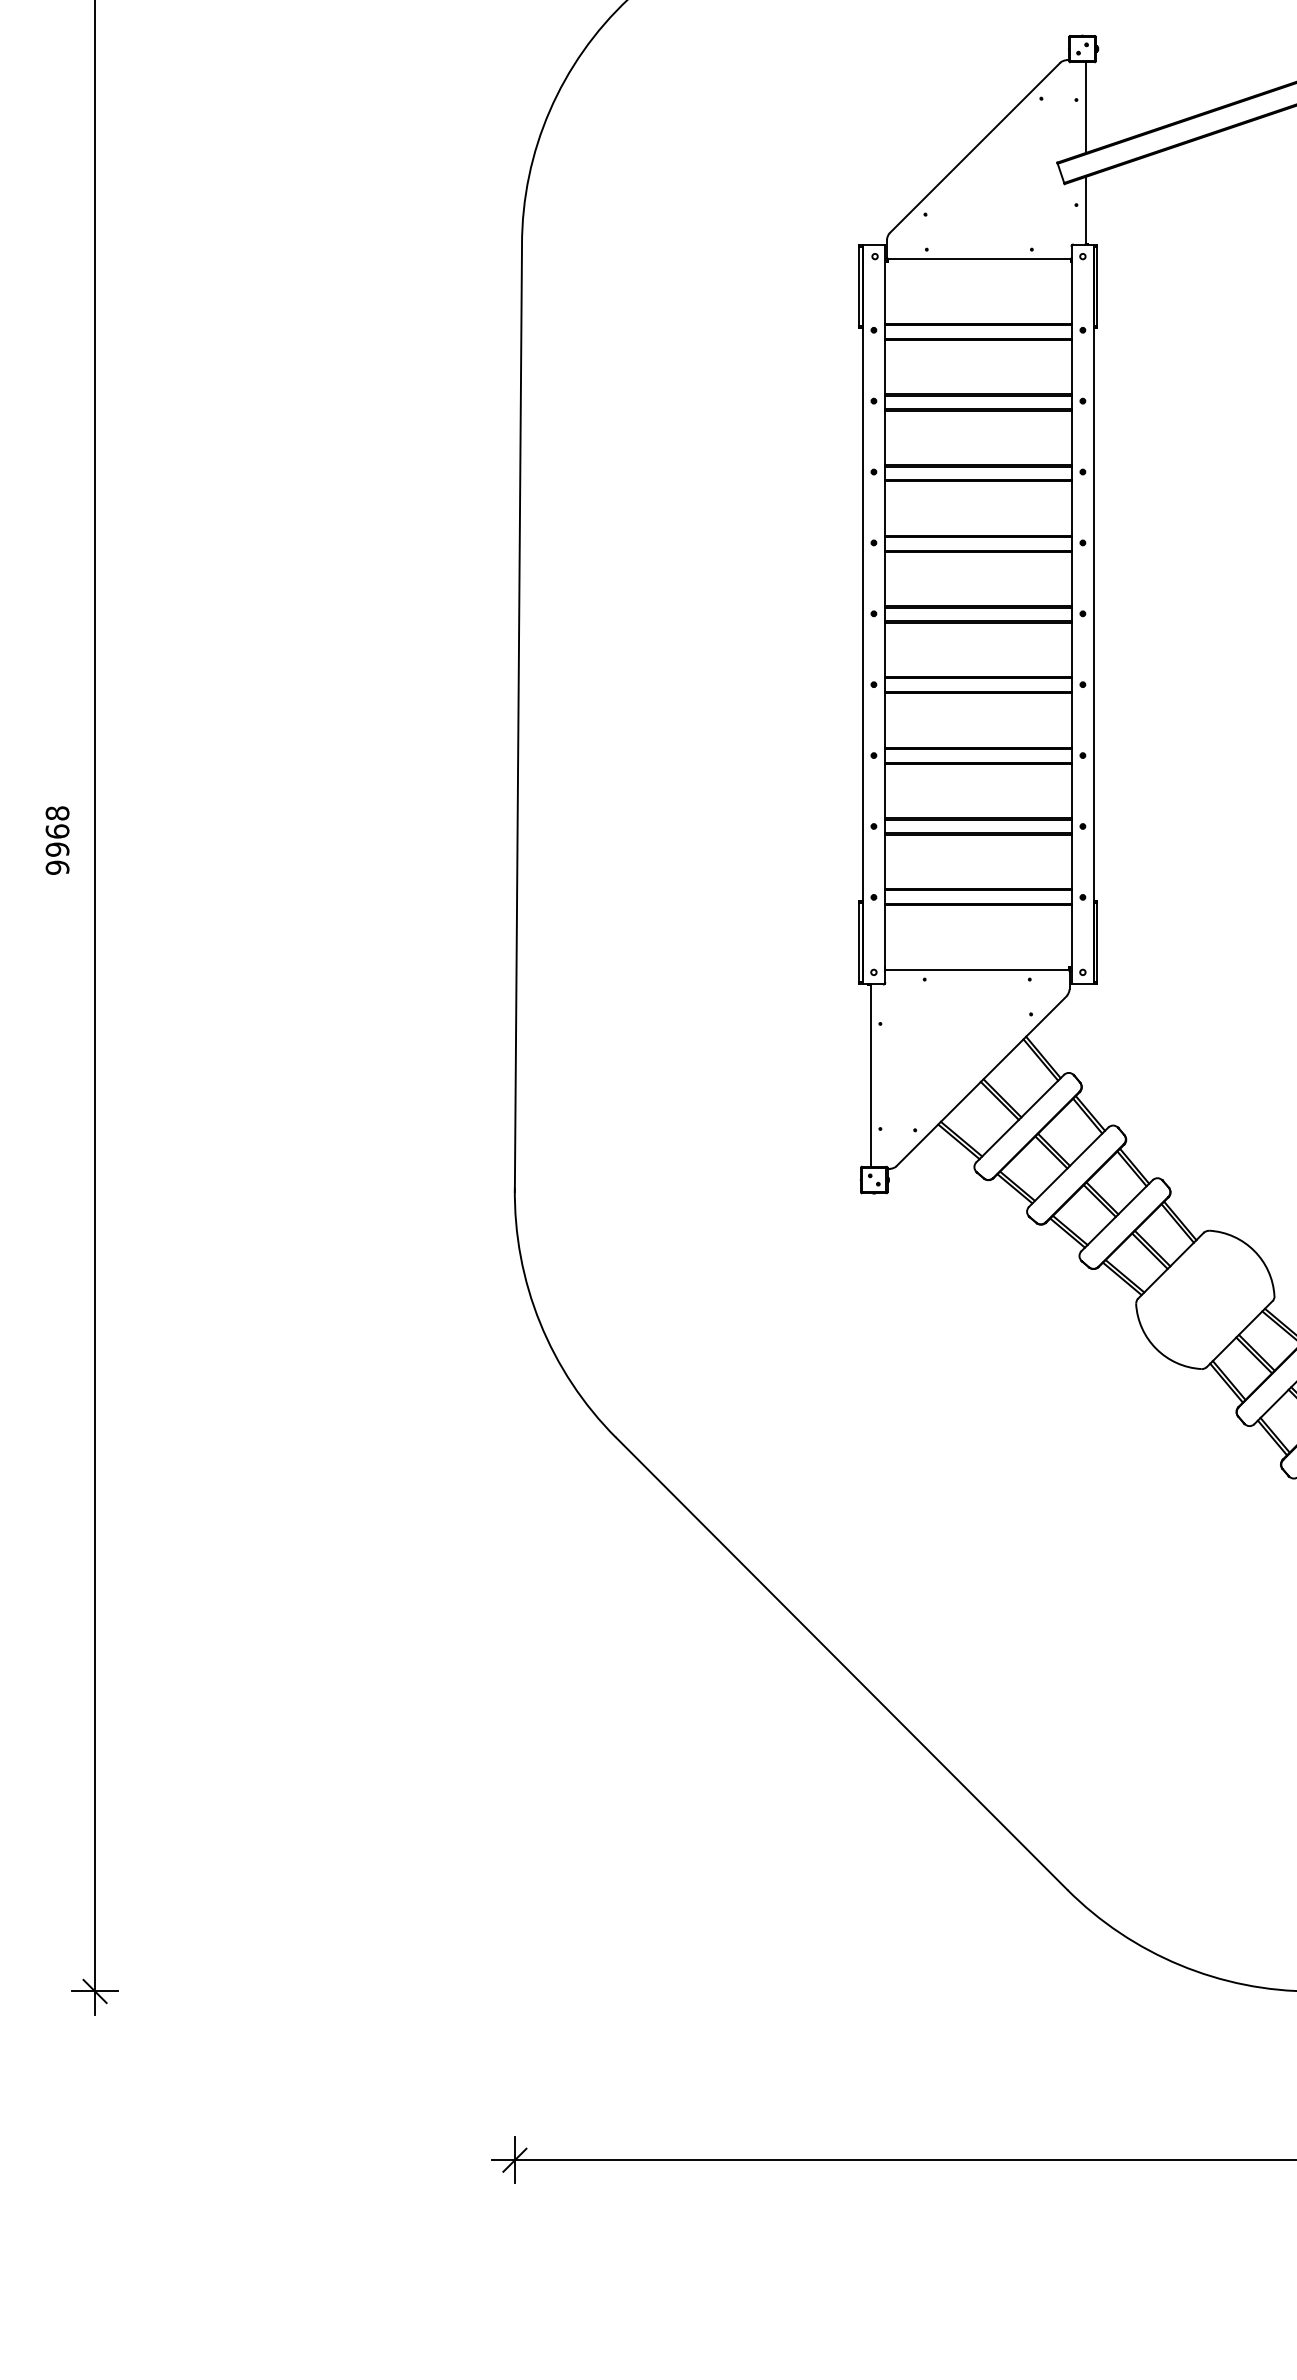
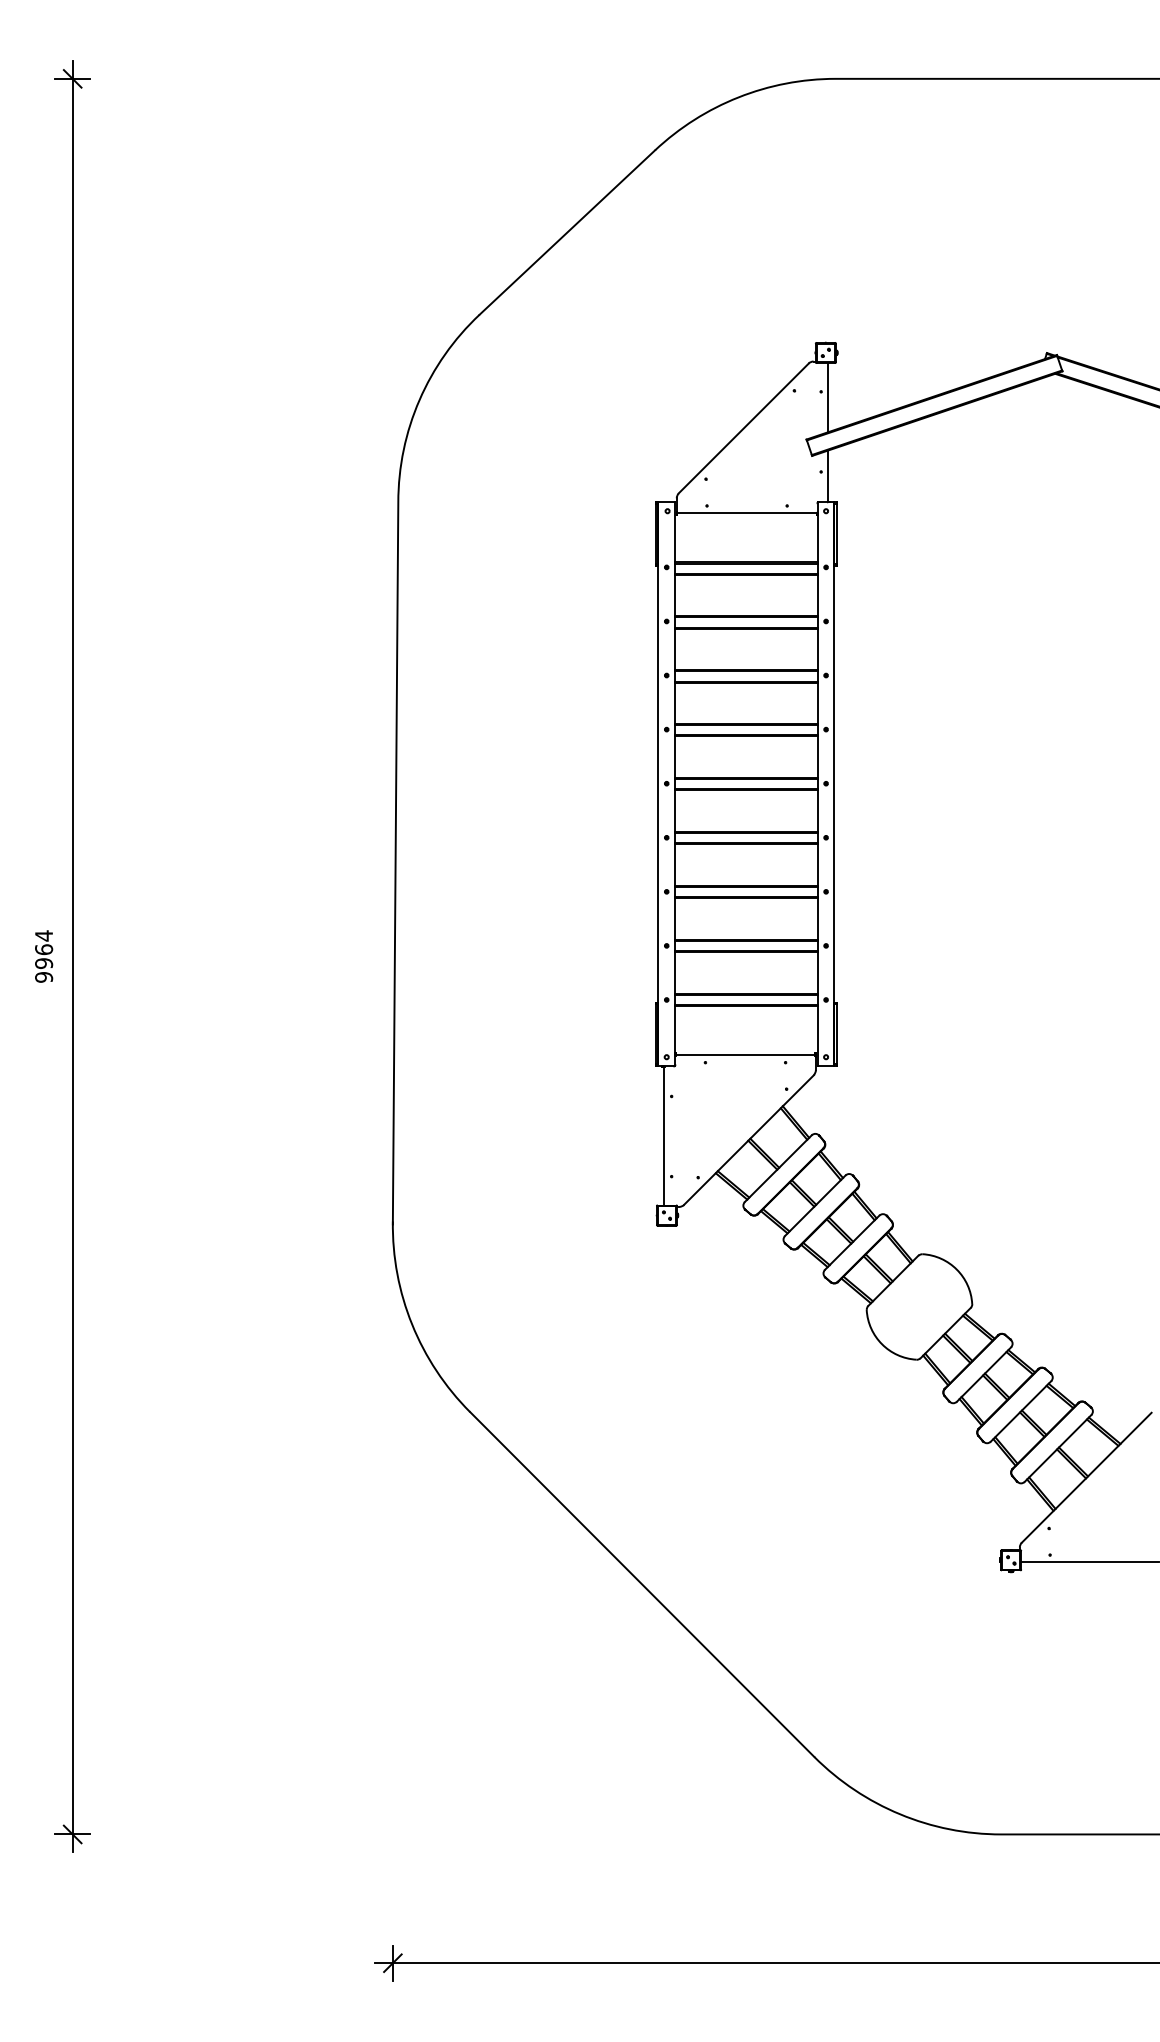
text: (58, 812) -> (44, 935), 9968 -> 9964

